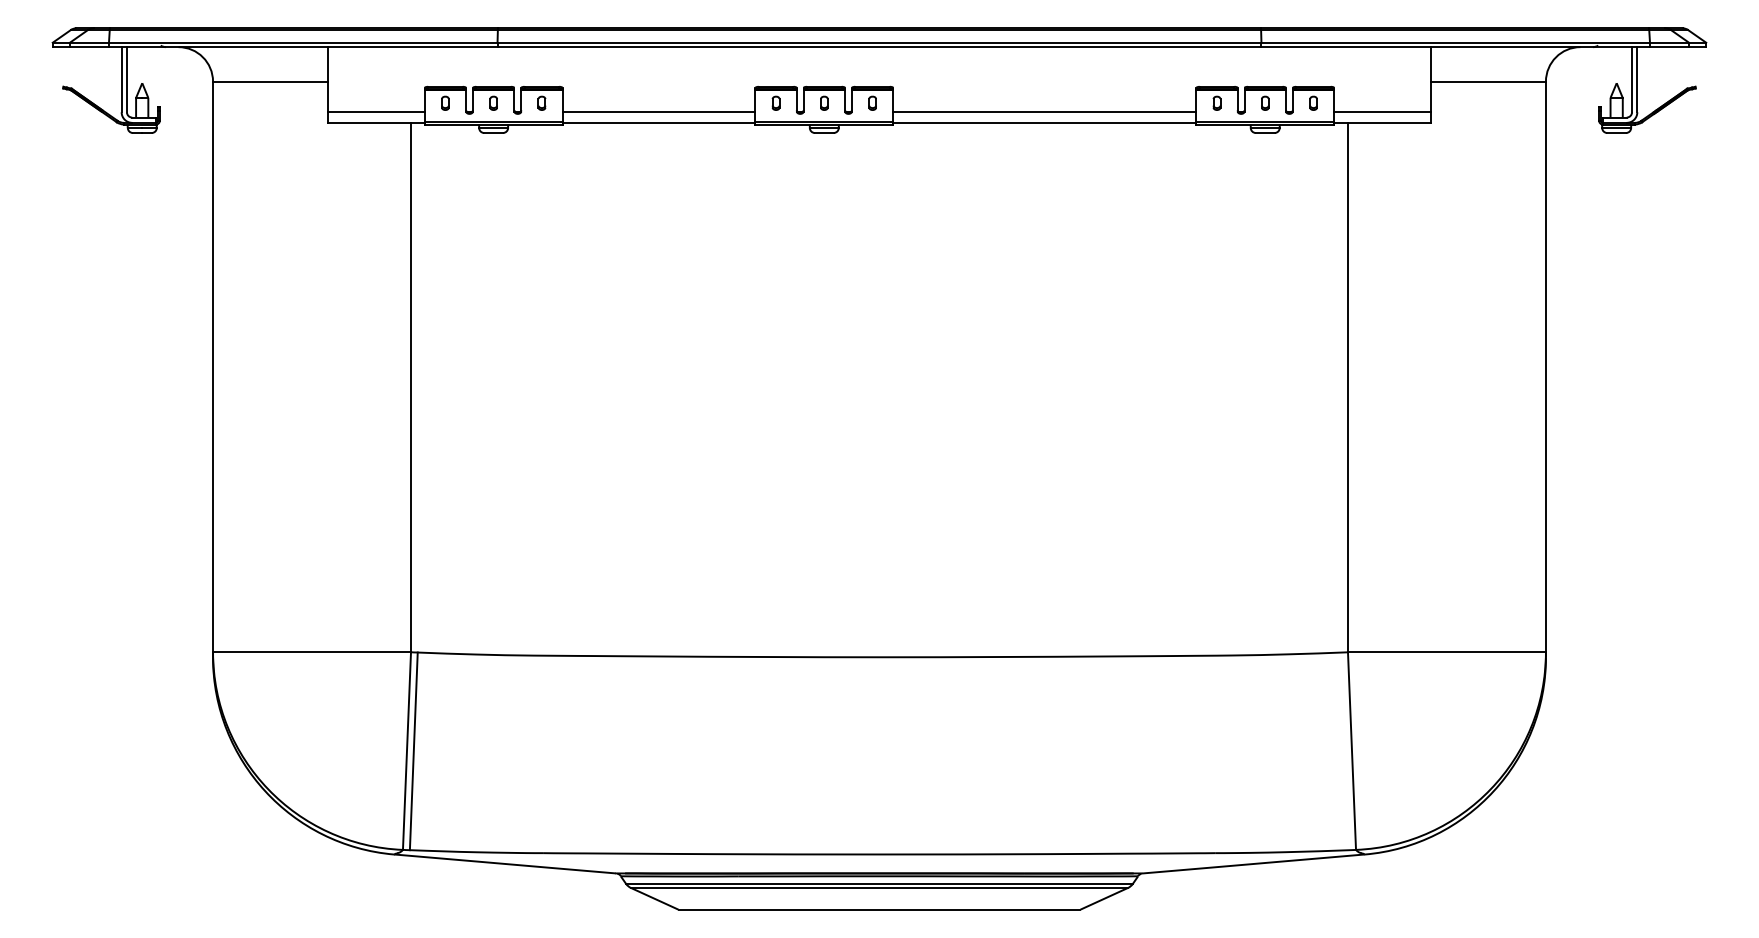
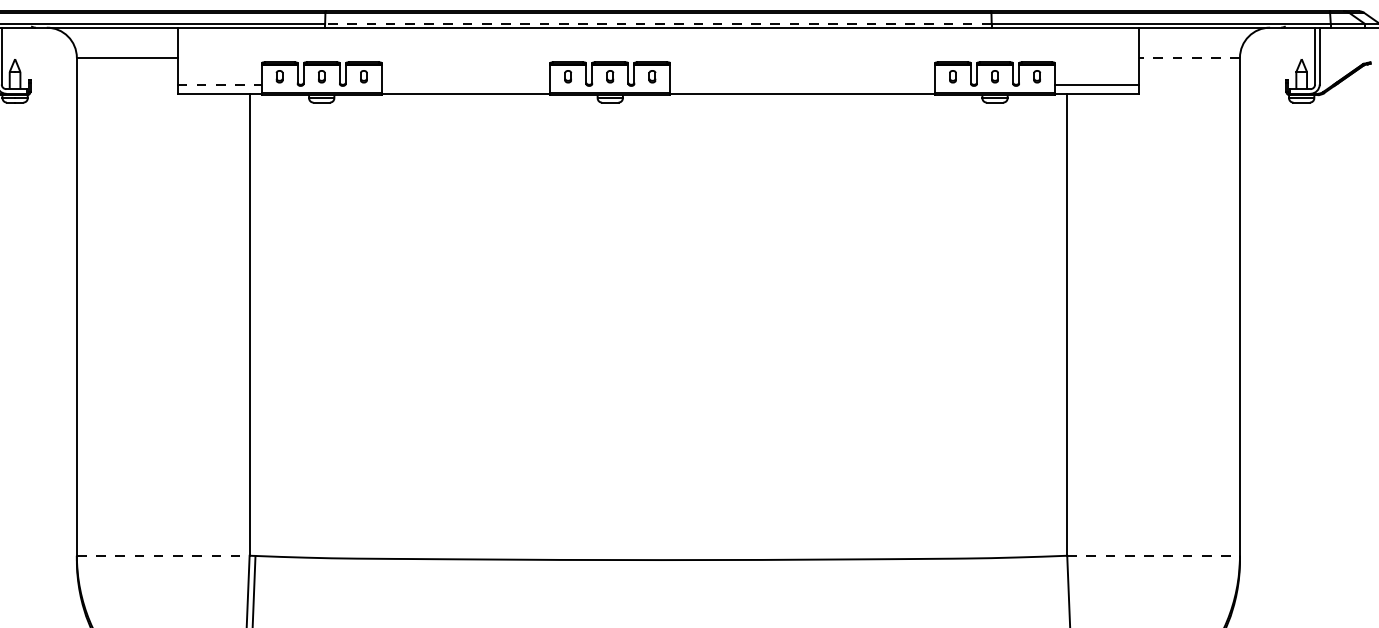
line: (879, 42) -> (658, 23), solid -> dashed
line: (1488, 81) -> (1189, 57), solid -> dashed
line: (377, 112) -> (220, 84), solid -> dashed
line: (658, 112) -> (465, 84), removed
line: (1044, 112) -> (802, 84), removed
line: (312, 652) -> (163, 555), solid -> dashed
line: (1446, 652) -> (1153, 555), solid -> dashed

